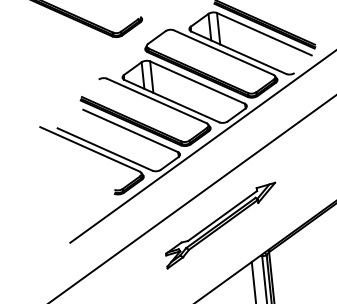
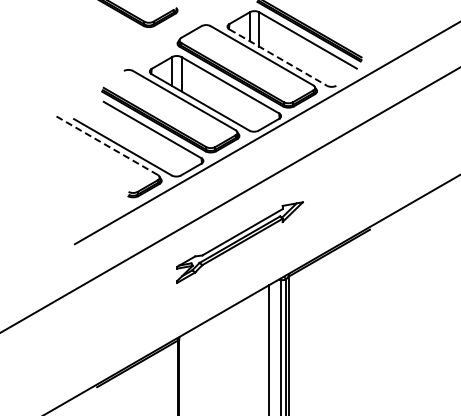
line: (238, 52) -> (278, 57), solid -> dashed
line: (89, 149) -> (106, 145), solid -> dashed

